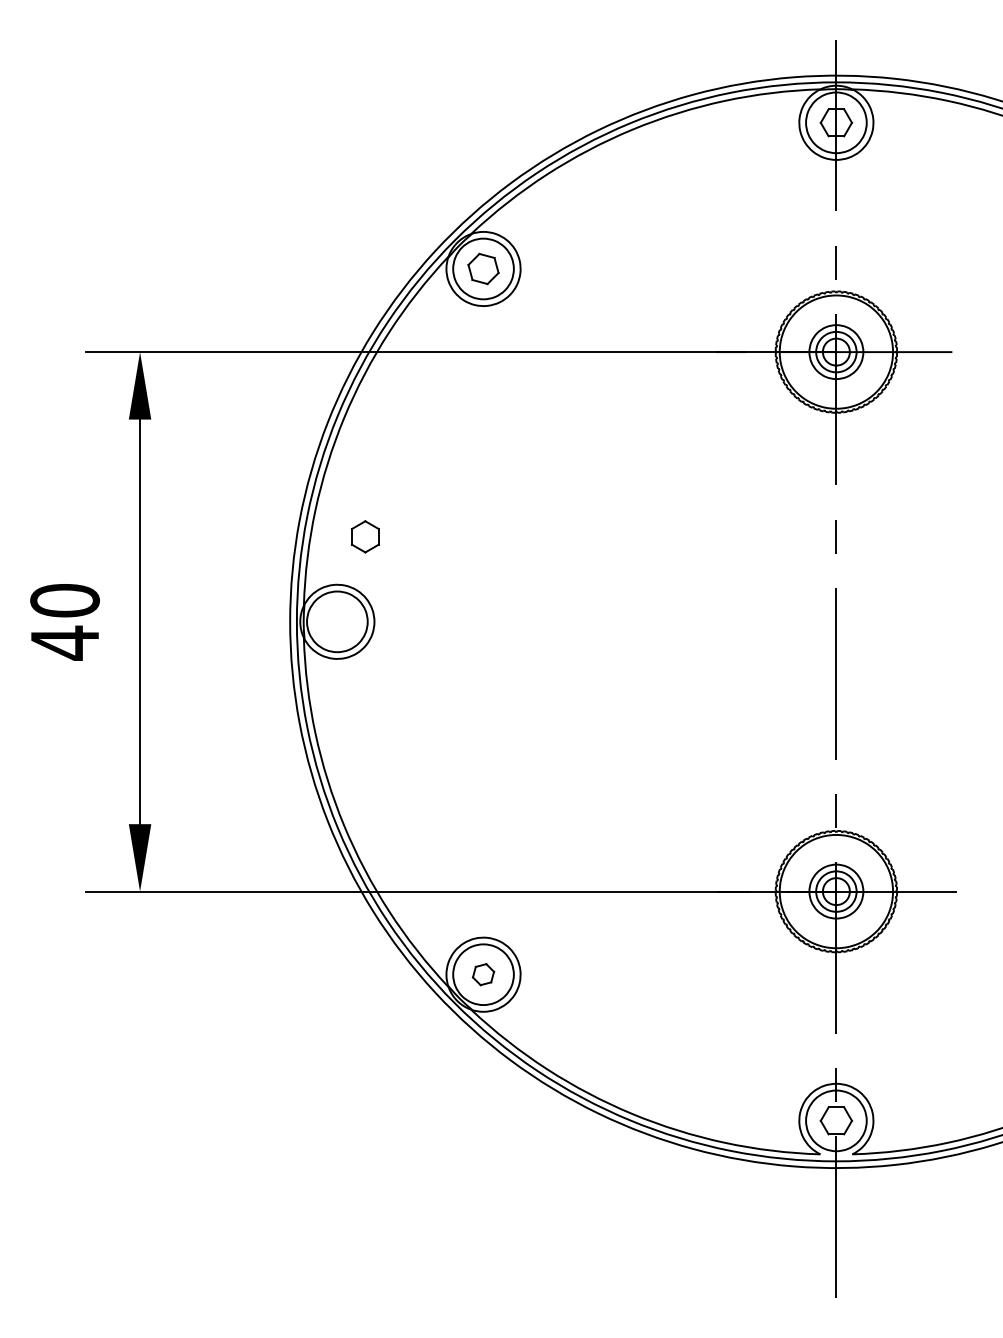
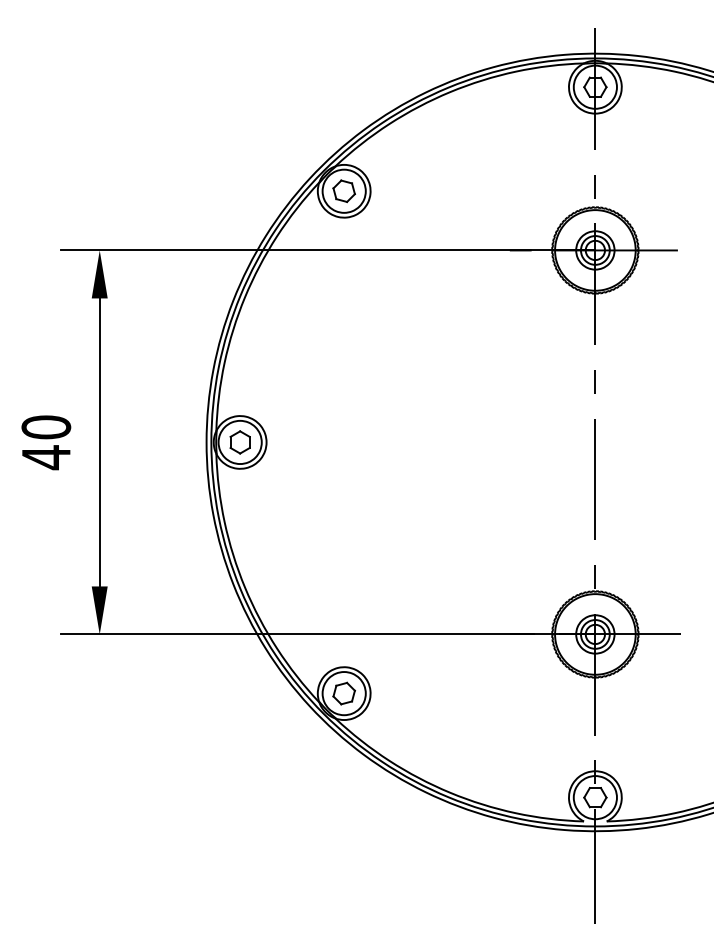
part: (364, 536) -> (239, 442), moved
part: (483, 974) -> (344, 693), size x1.43

